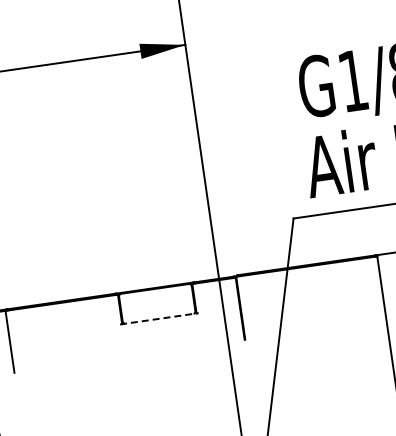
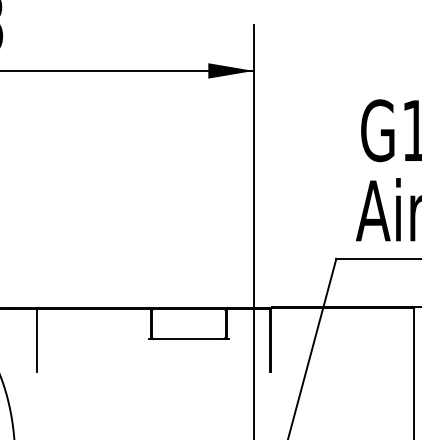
line: (159, 319) -> (188, 339), dashed -> solid

